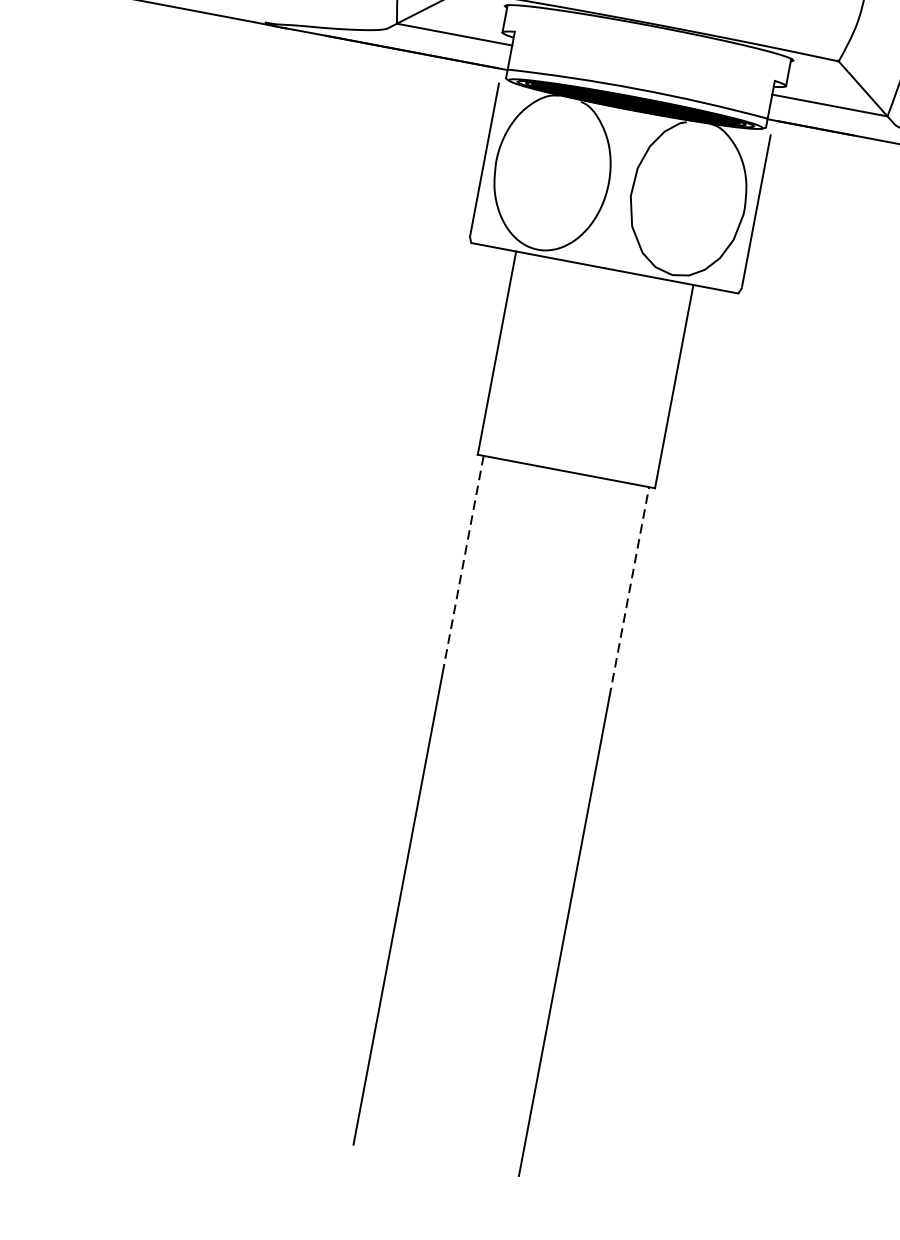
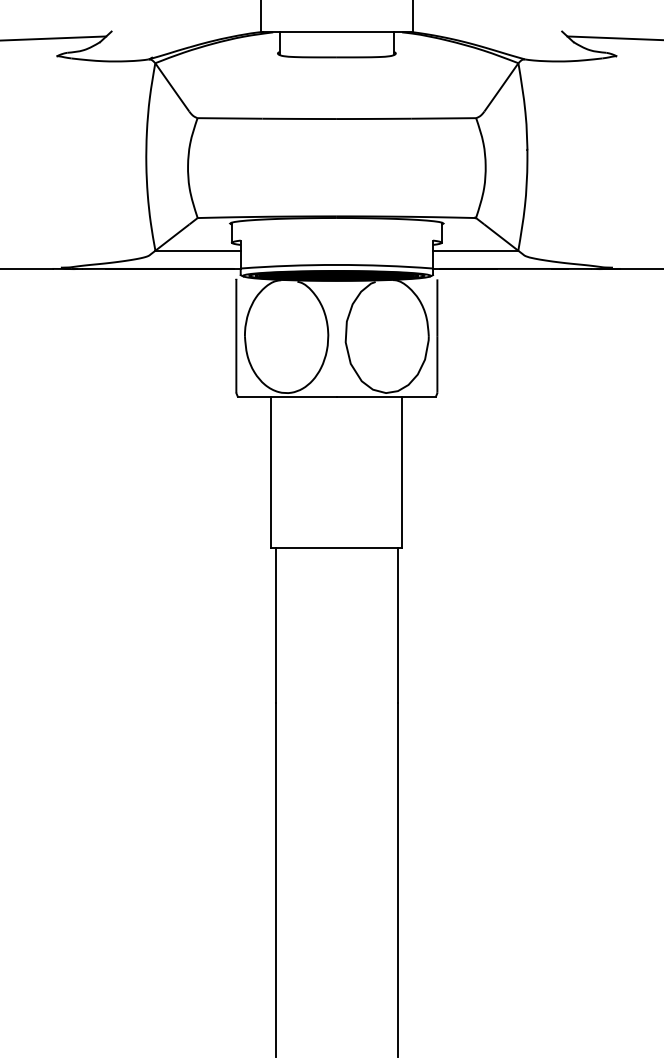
line: (463, 561) -> (275, 625), dashed -> solid
line: (629, 592) -> (398, 625), dashed -> solid

